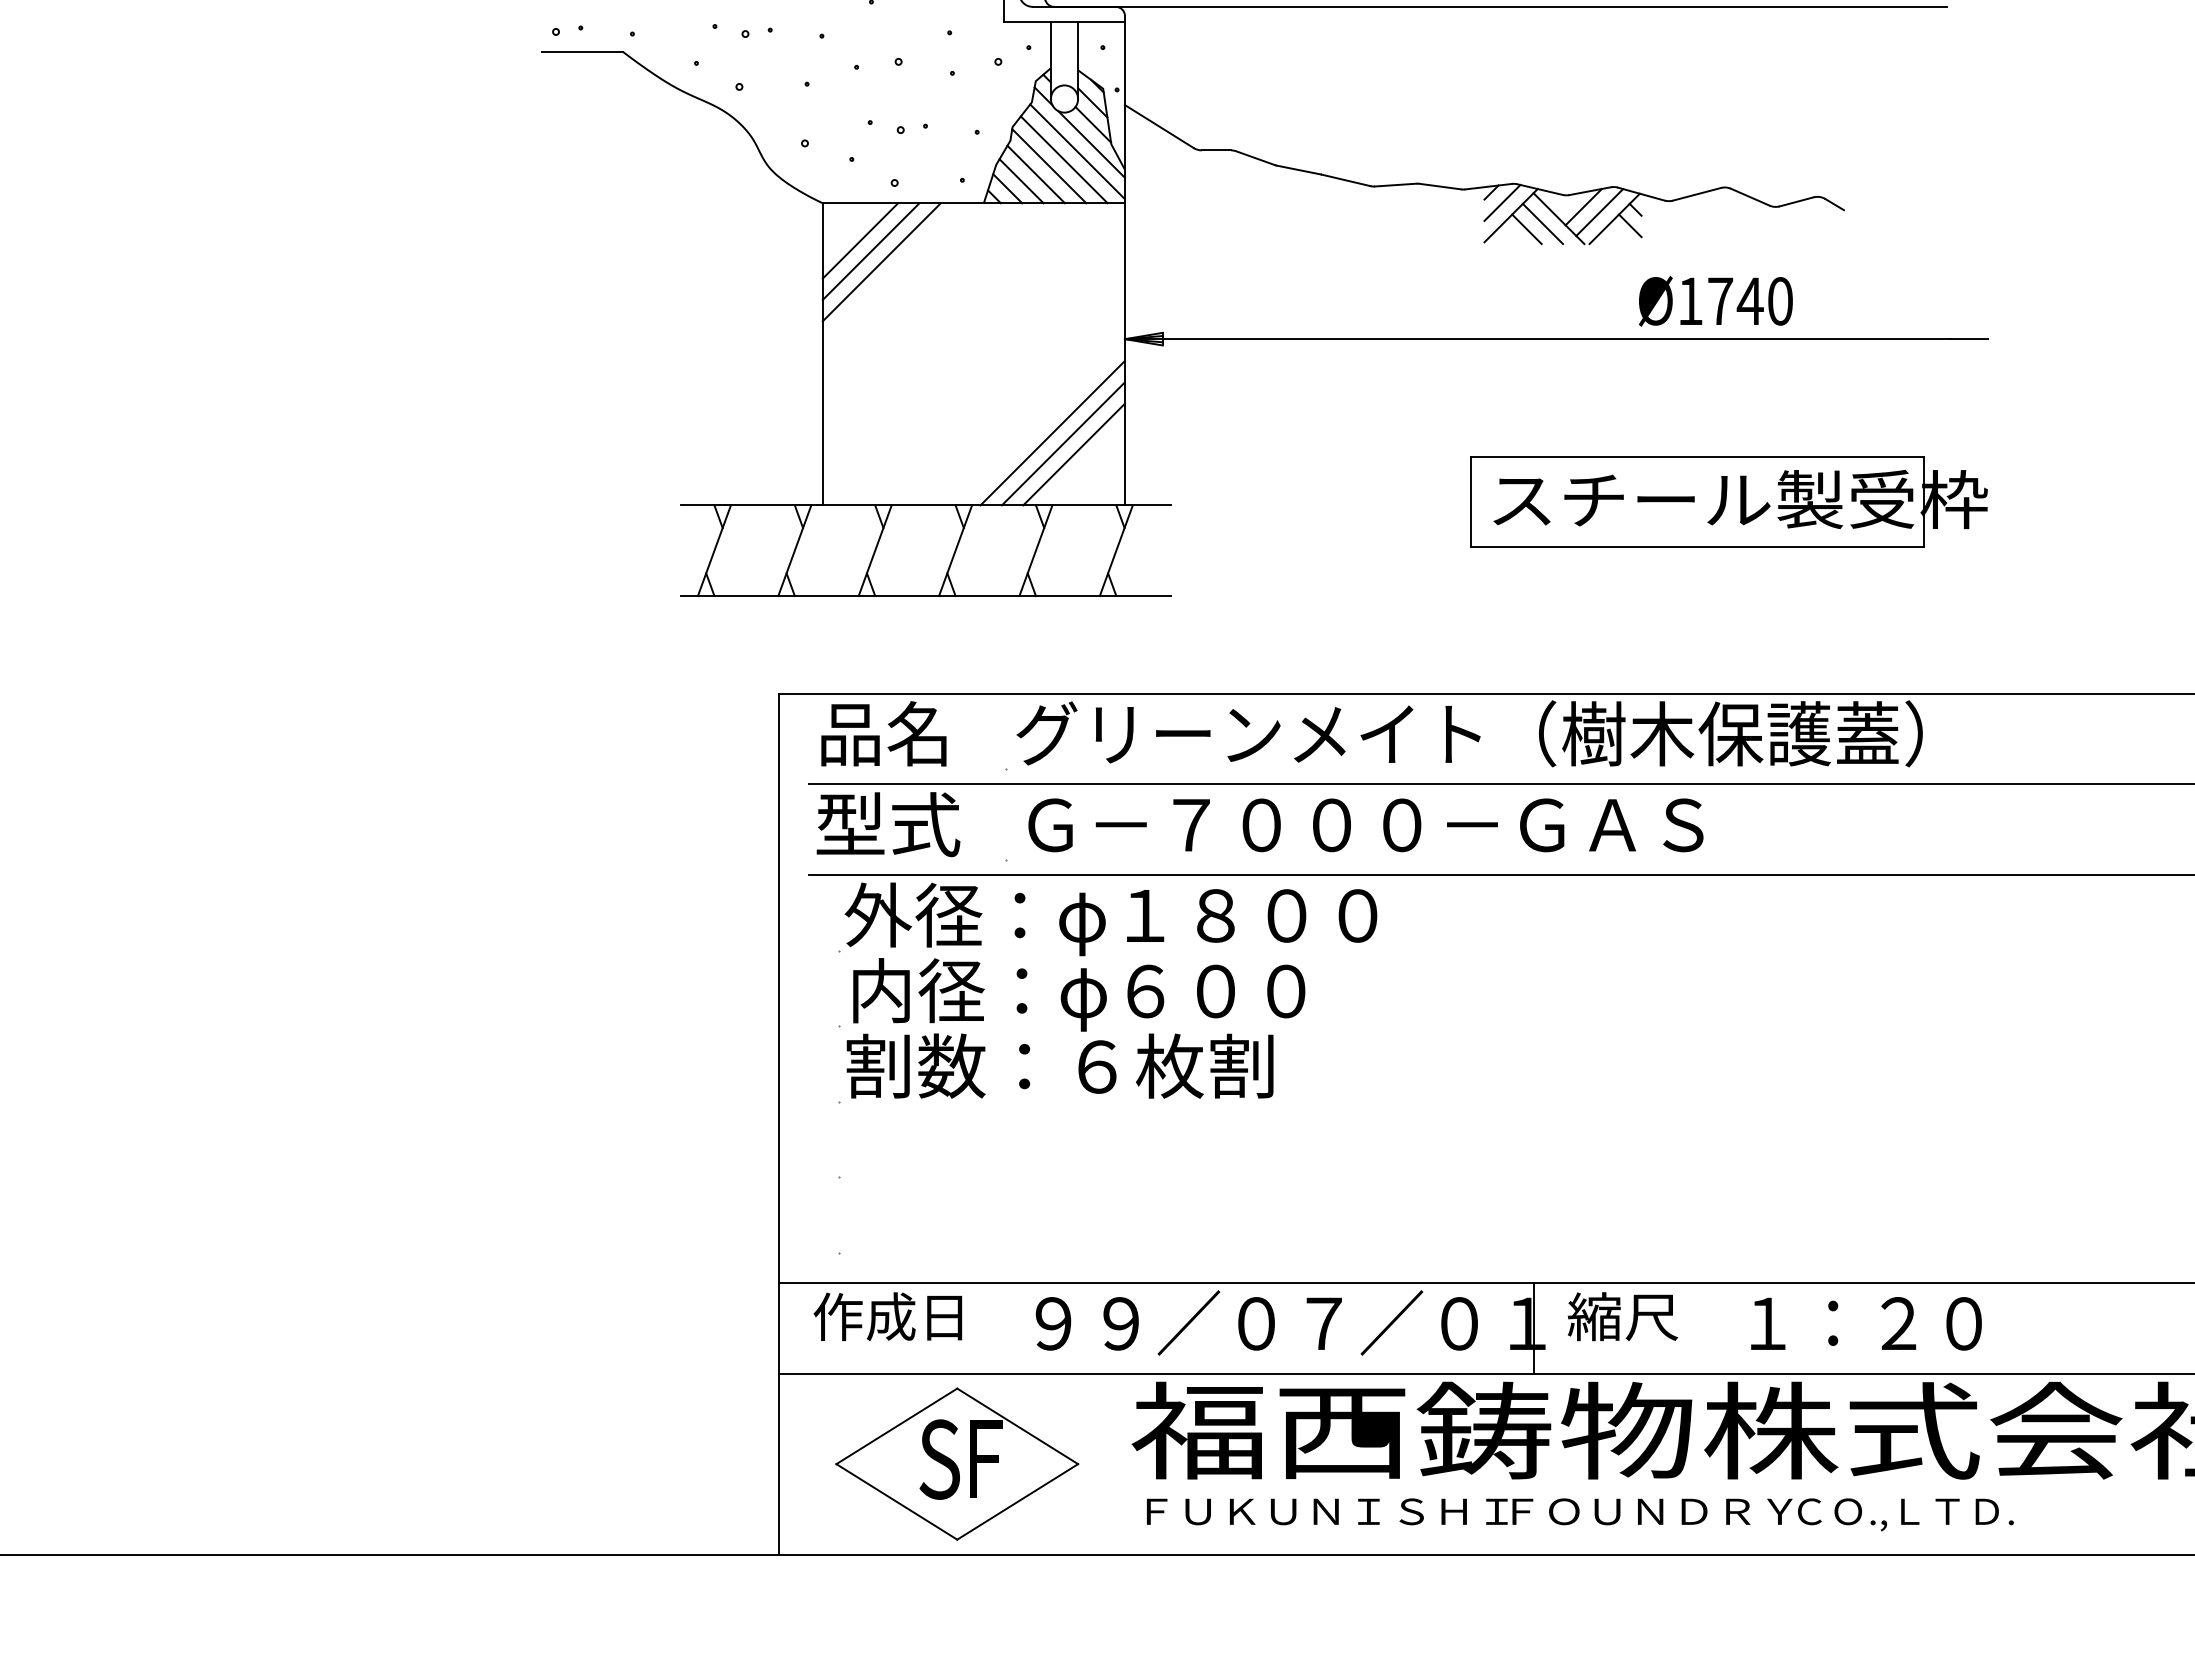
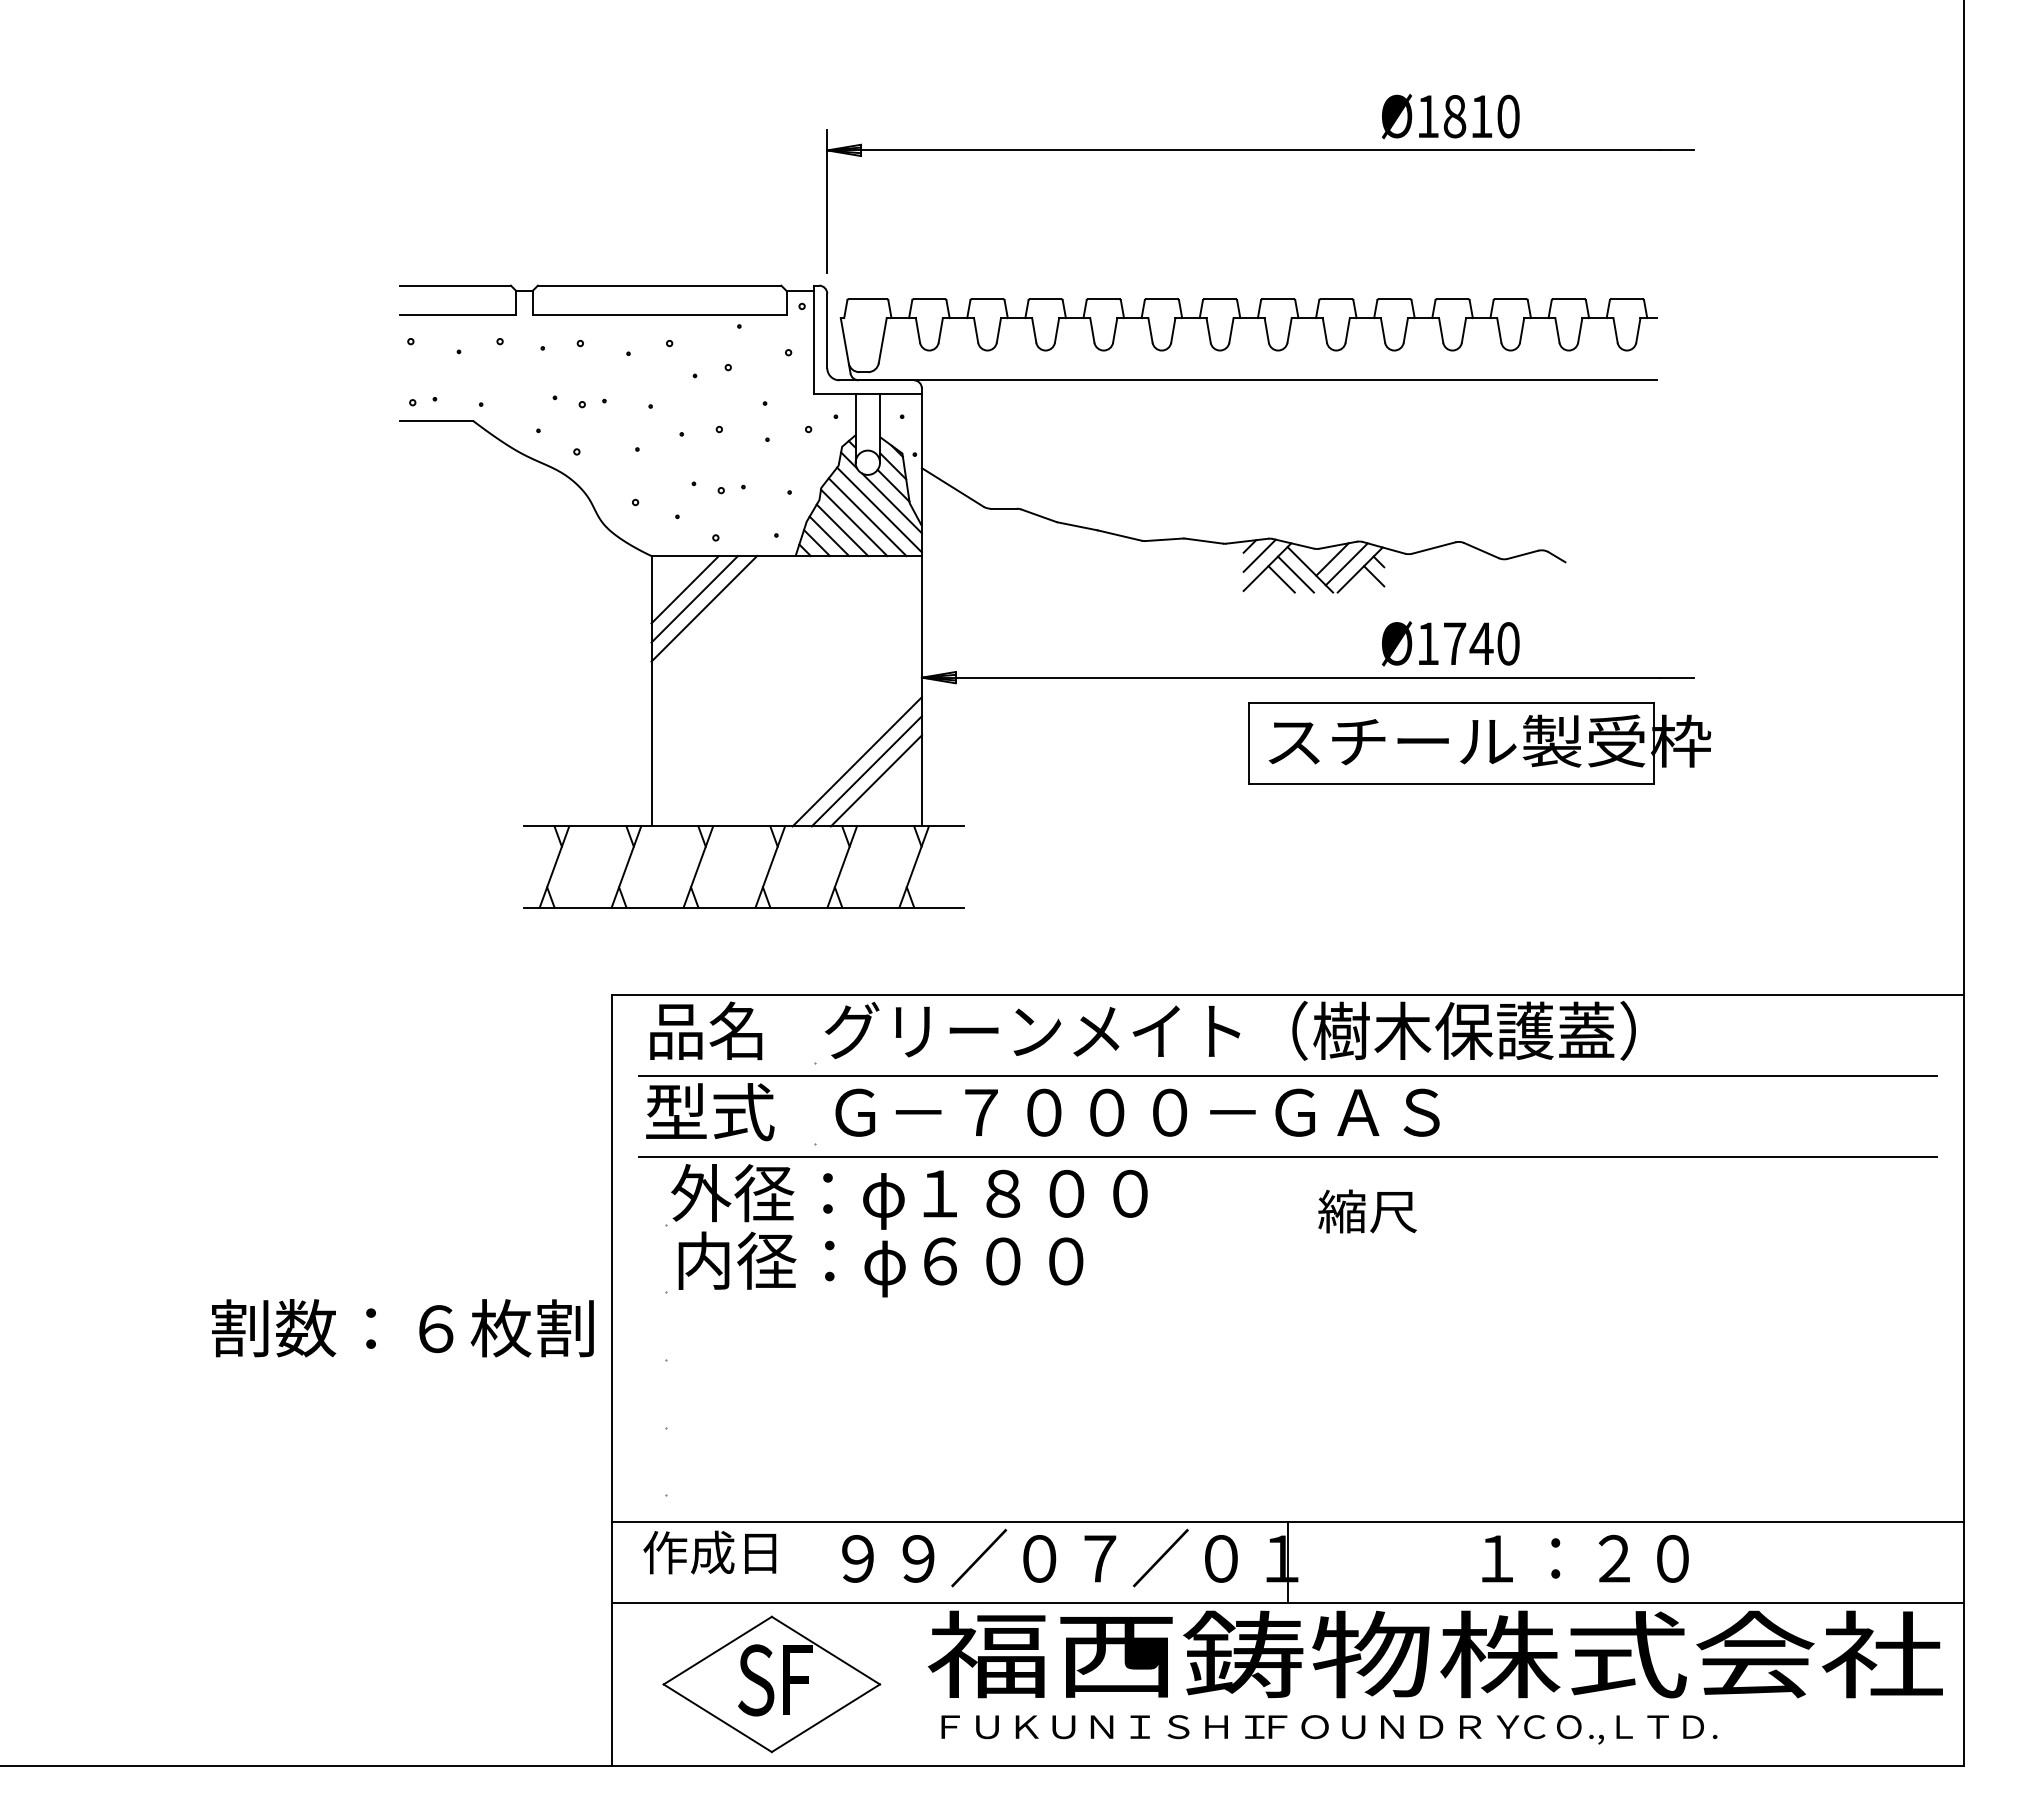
part: (1729, 502) -> (1479, 743), moved
text: (1059, 1066) -> (402, 1328), moved
text: (1622, 1316) -> (1367, 1211), moved

